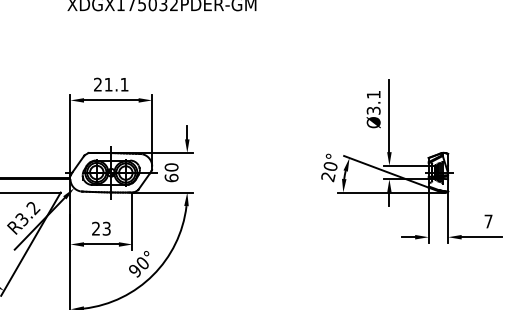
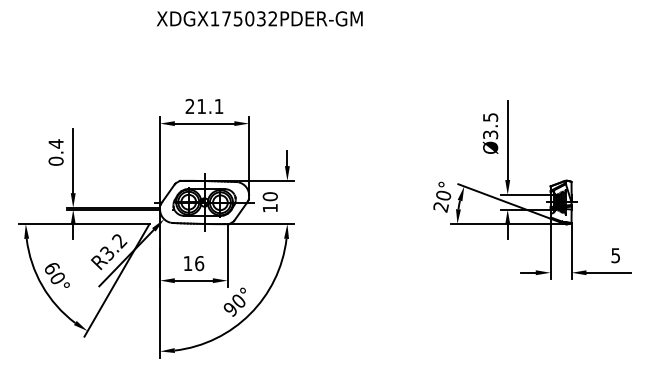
text: (373, 94) -> (490, 117), Ø3.1 -> Ø3.5
text: (170, 177) -> (269, 207), 60 -> 10
text: (488, 221) -> (615, 255), 7 -> 5
text: (101, 228) -> (193, 263), 23 -> 16

